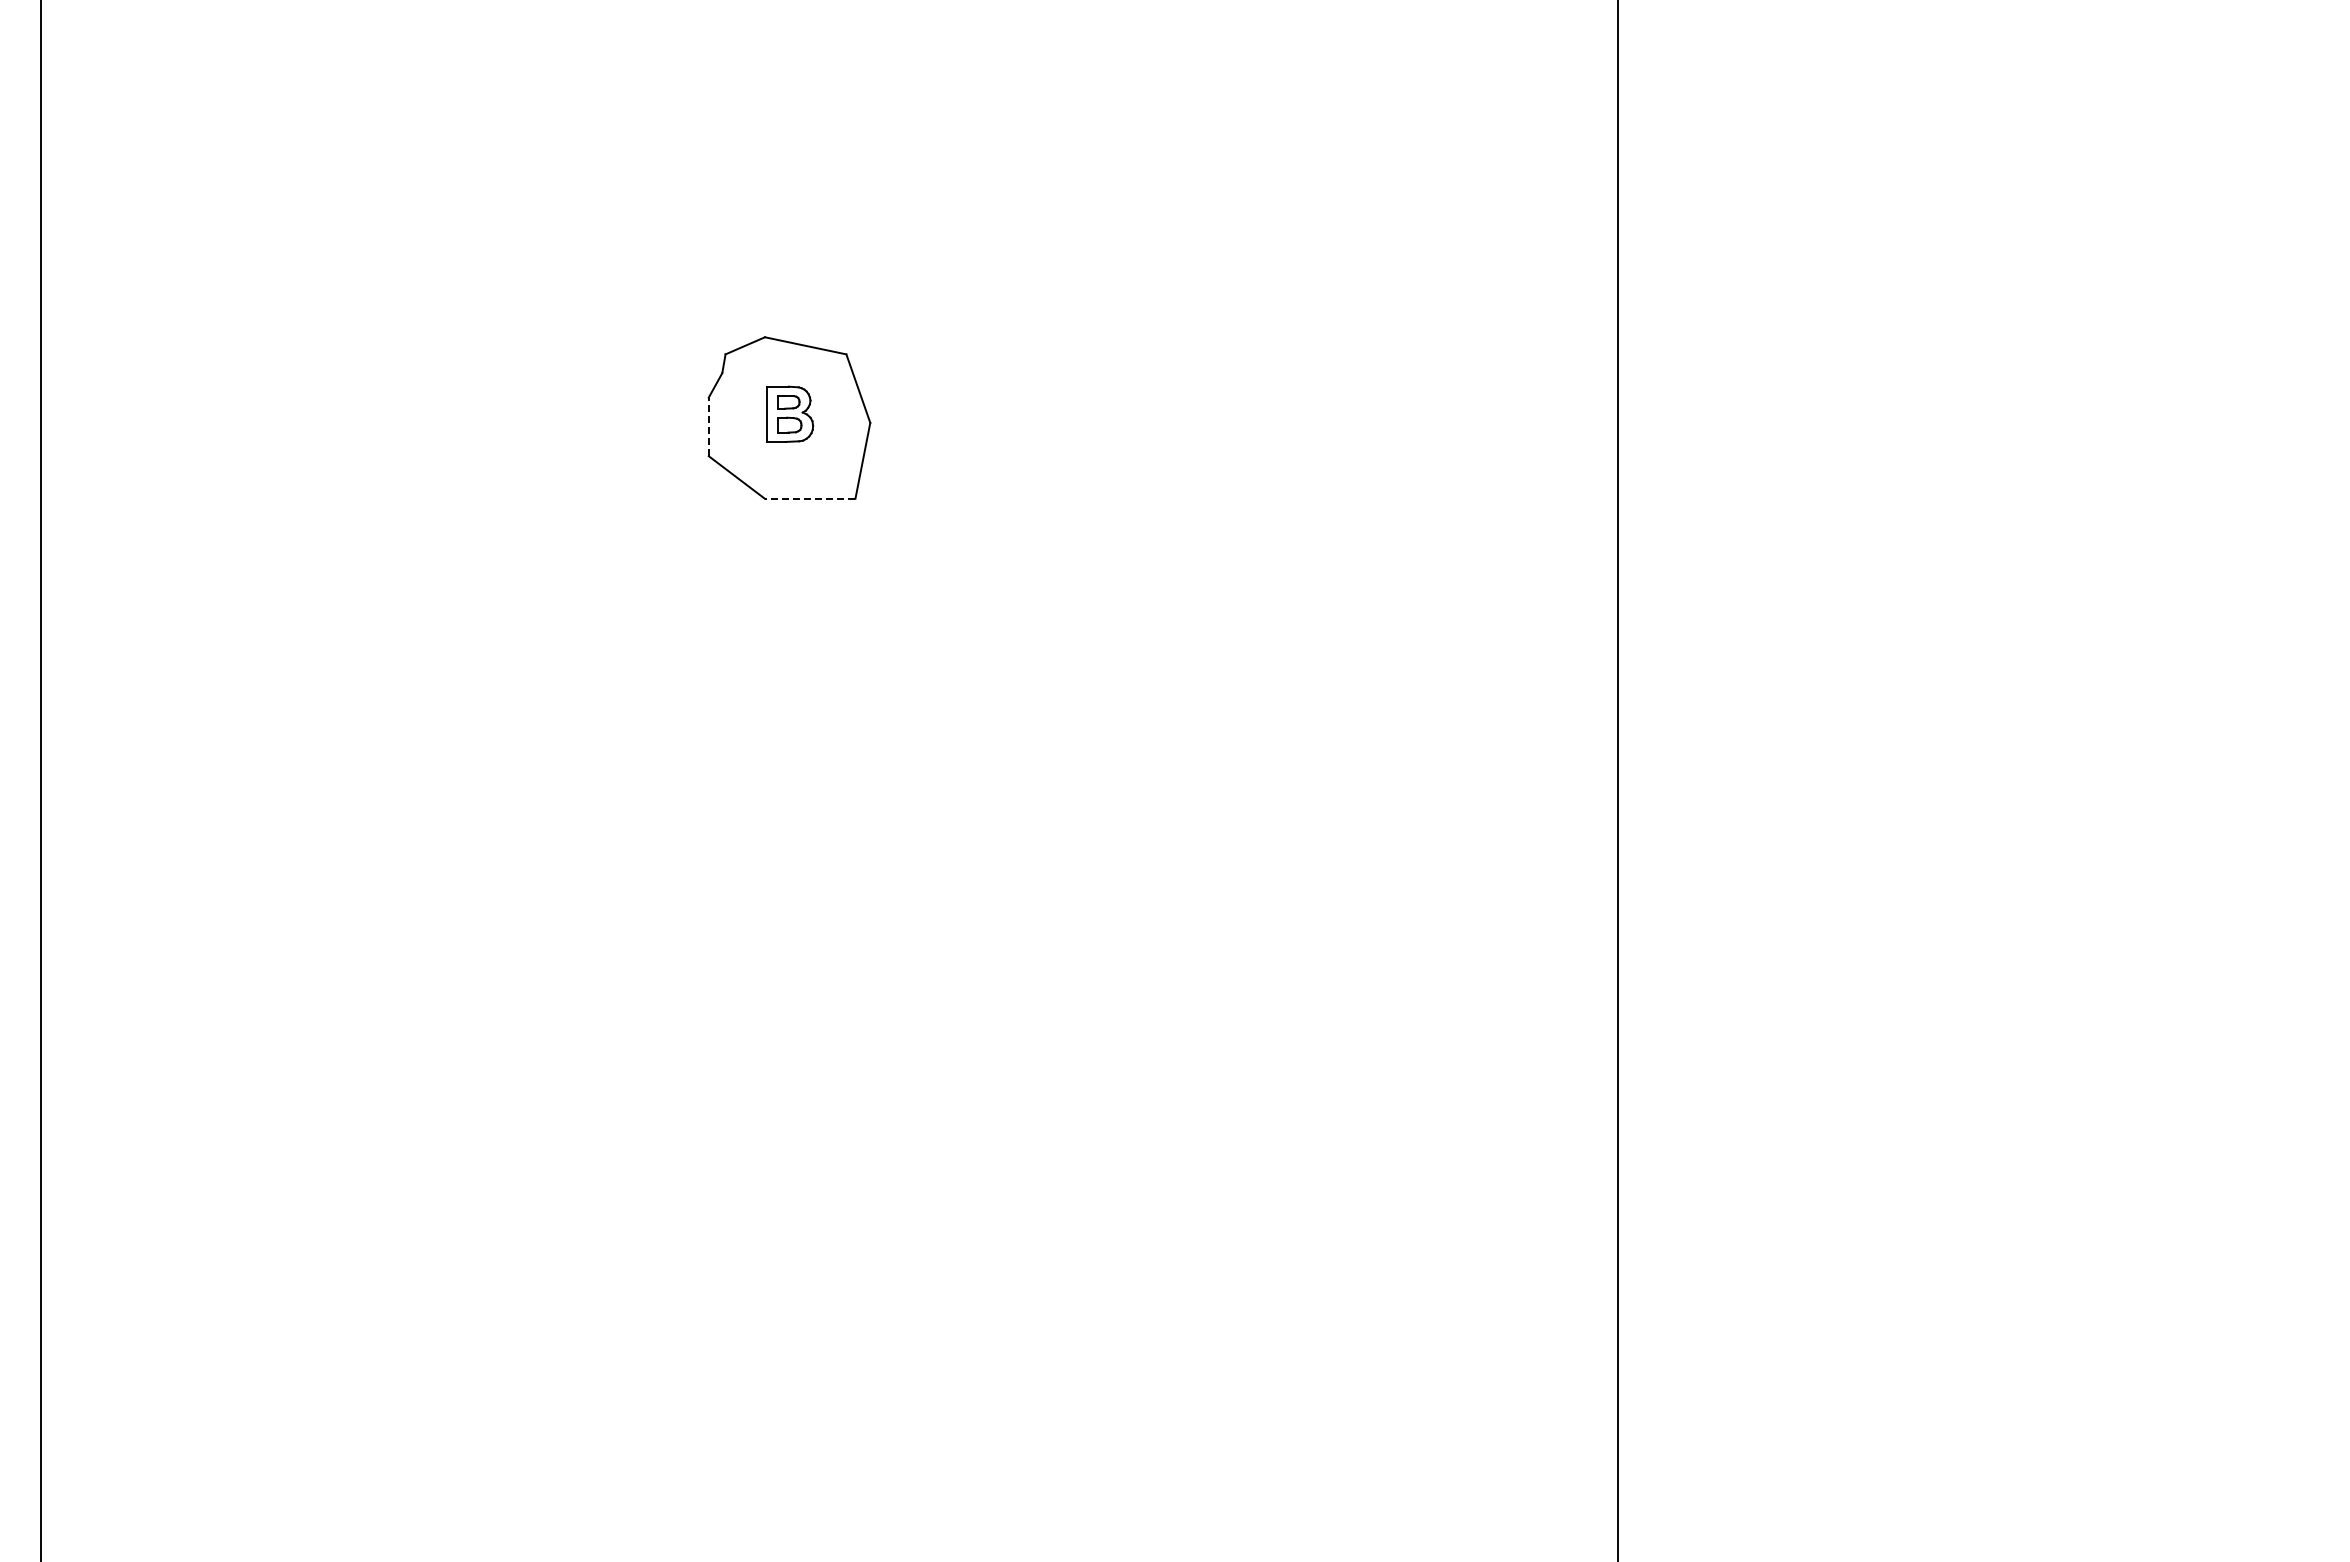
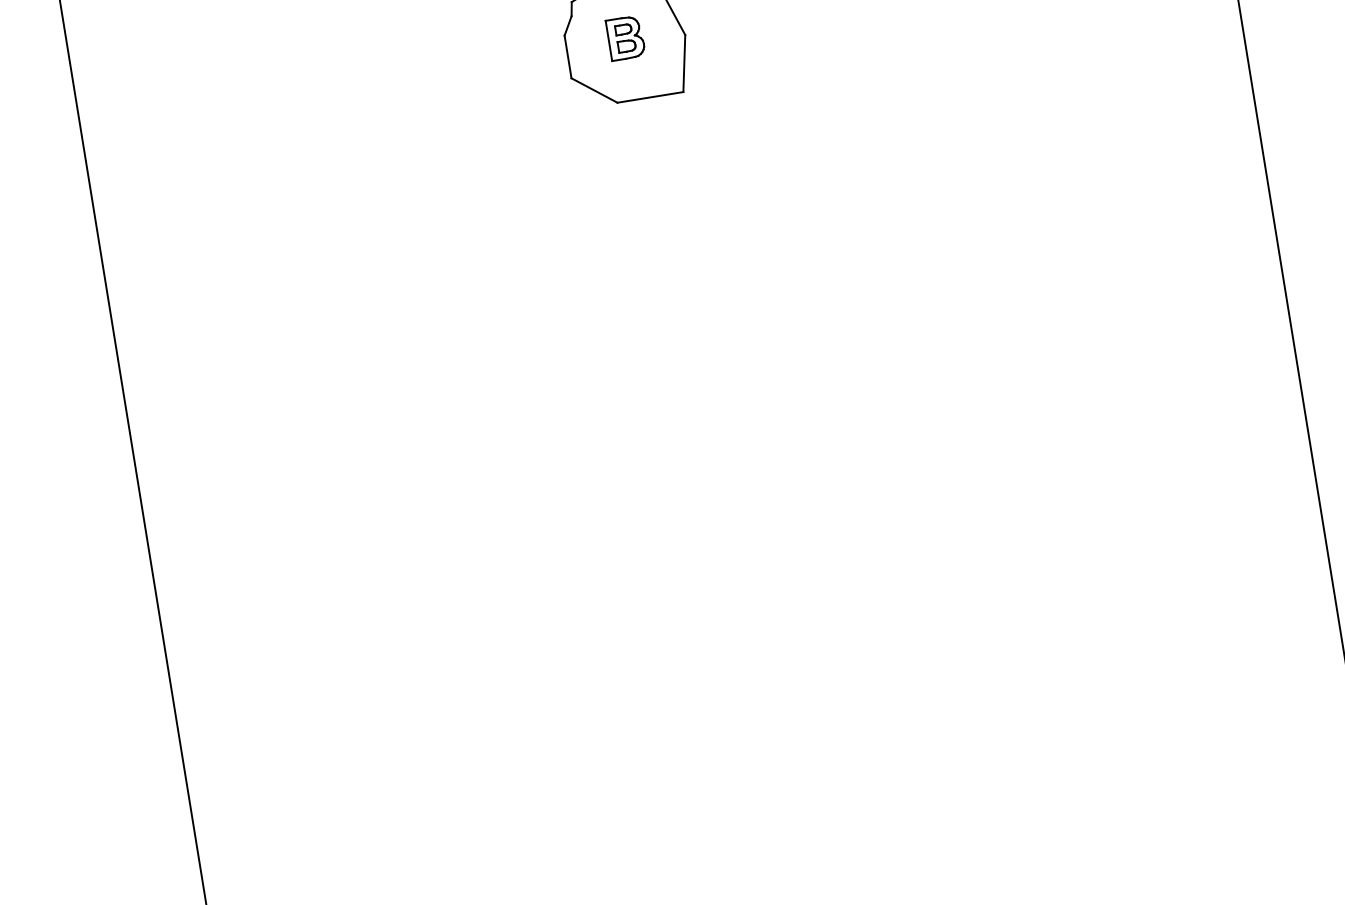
line: (708, 426) -> (567, 56), dashed -> solid
line: (809, 498) -> (649, 97), dashed -> solid

